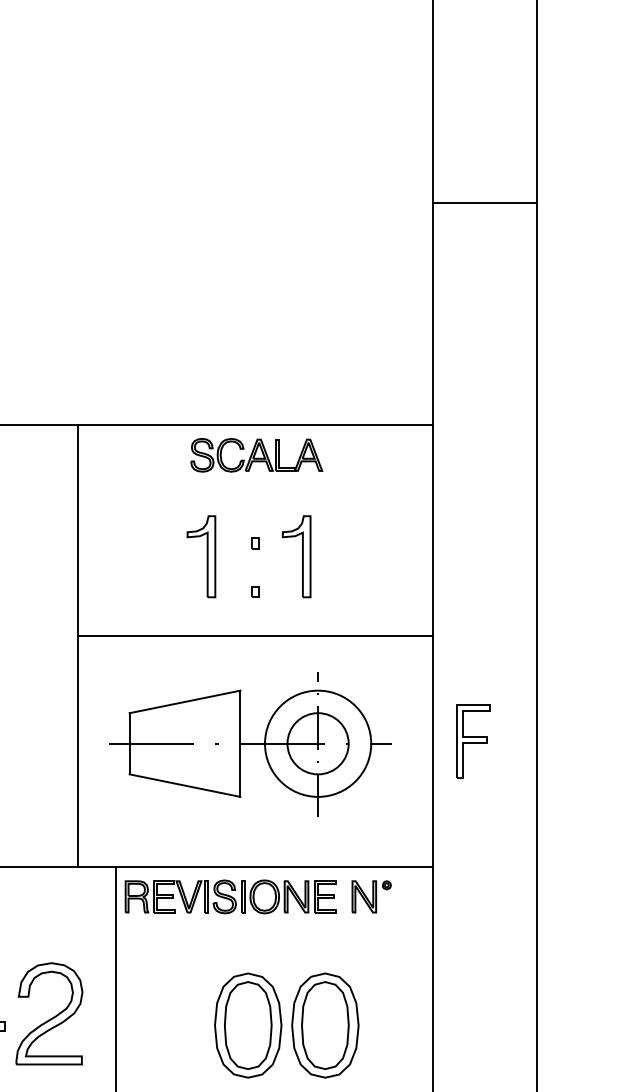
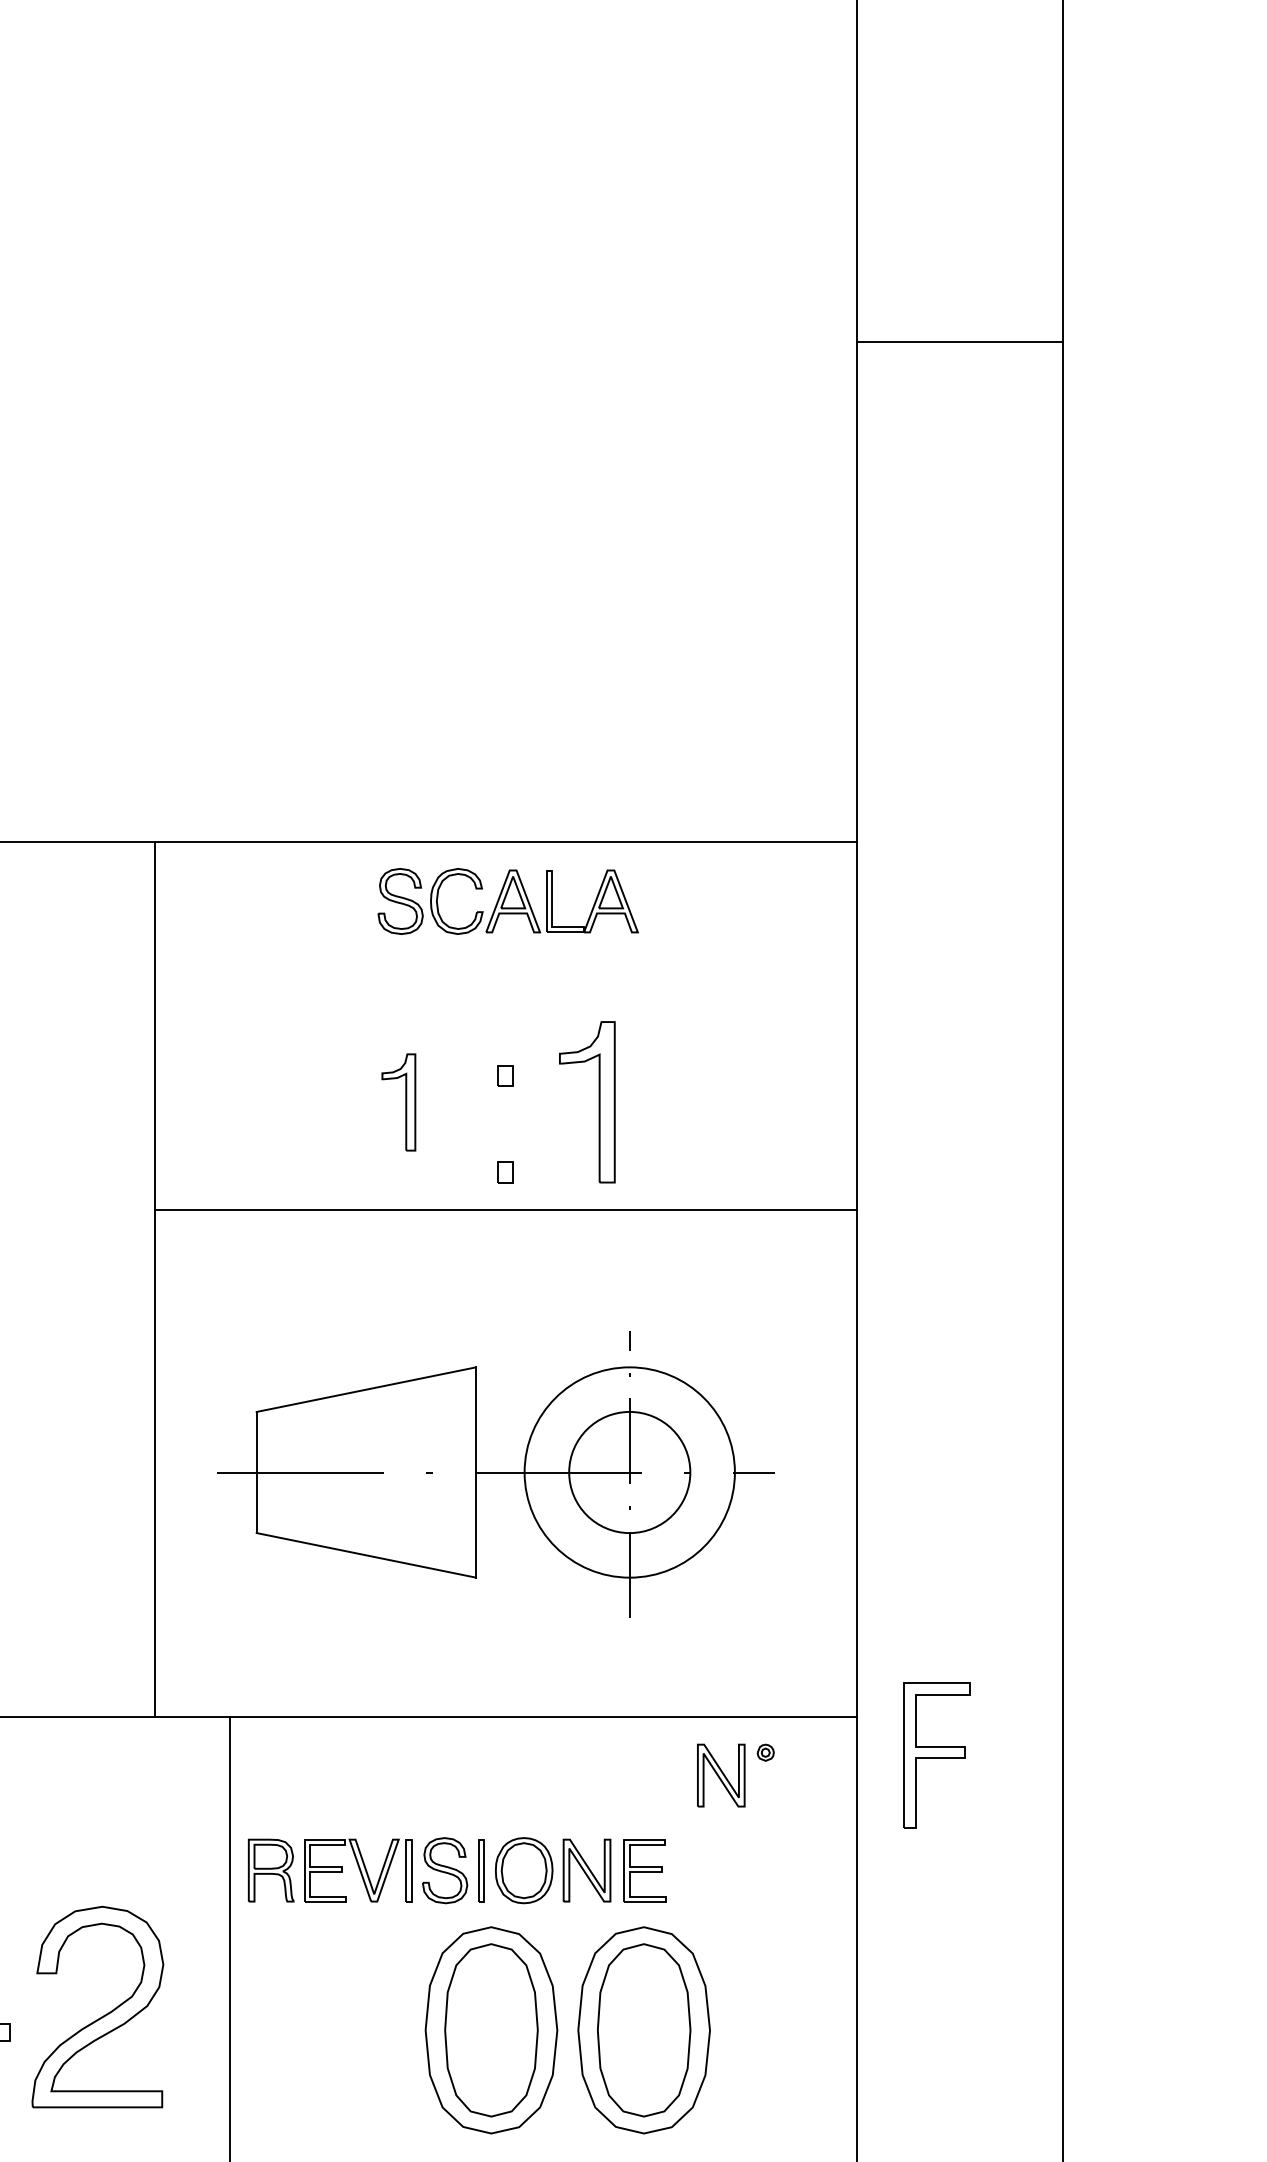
line: (484, 202) -> (959, 341), moved
part: (201, 556) -> (398, 1101), size x0.6
line: (255, 636) -> (505, 1210), moved
part: (473, 741) -> (937, 1755), moved
part: (230, 896) -> (456, 1869), moved

